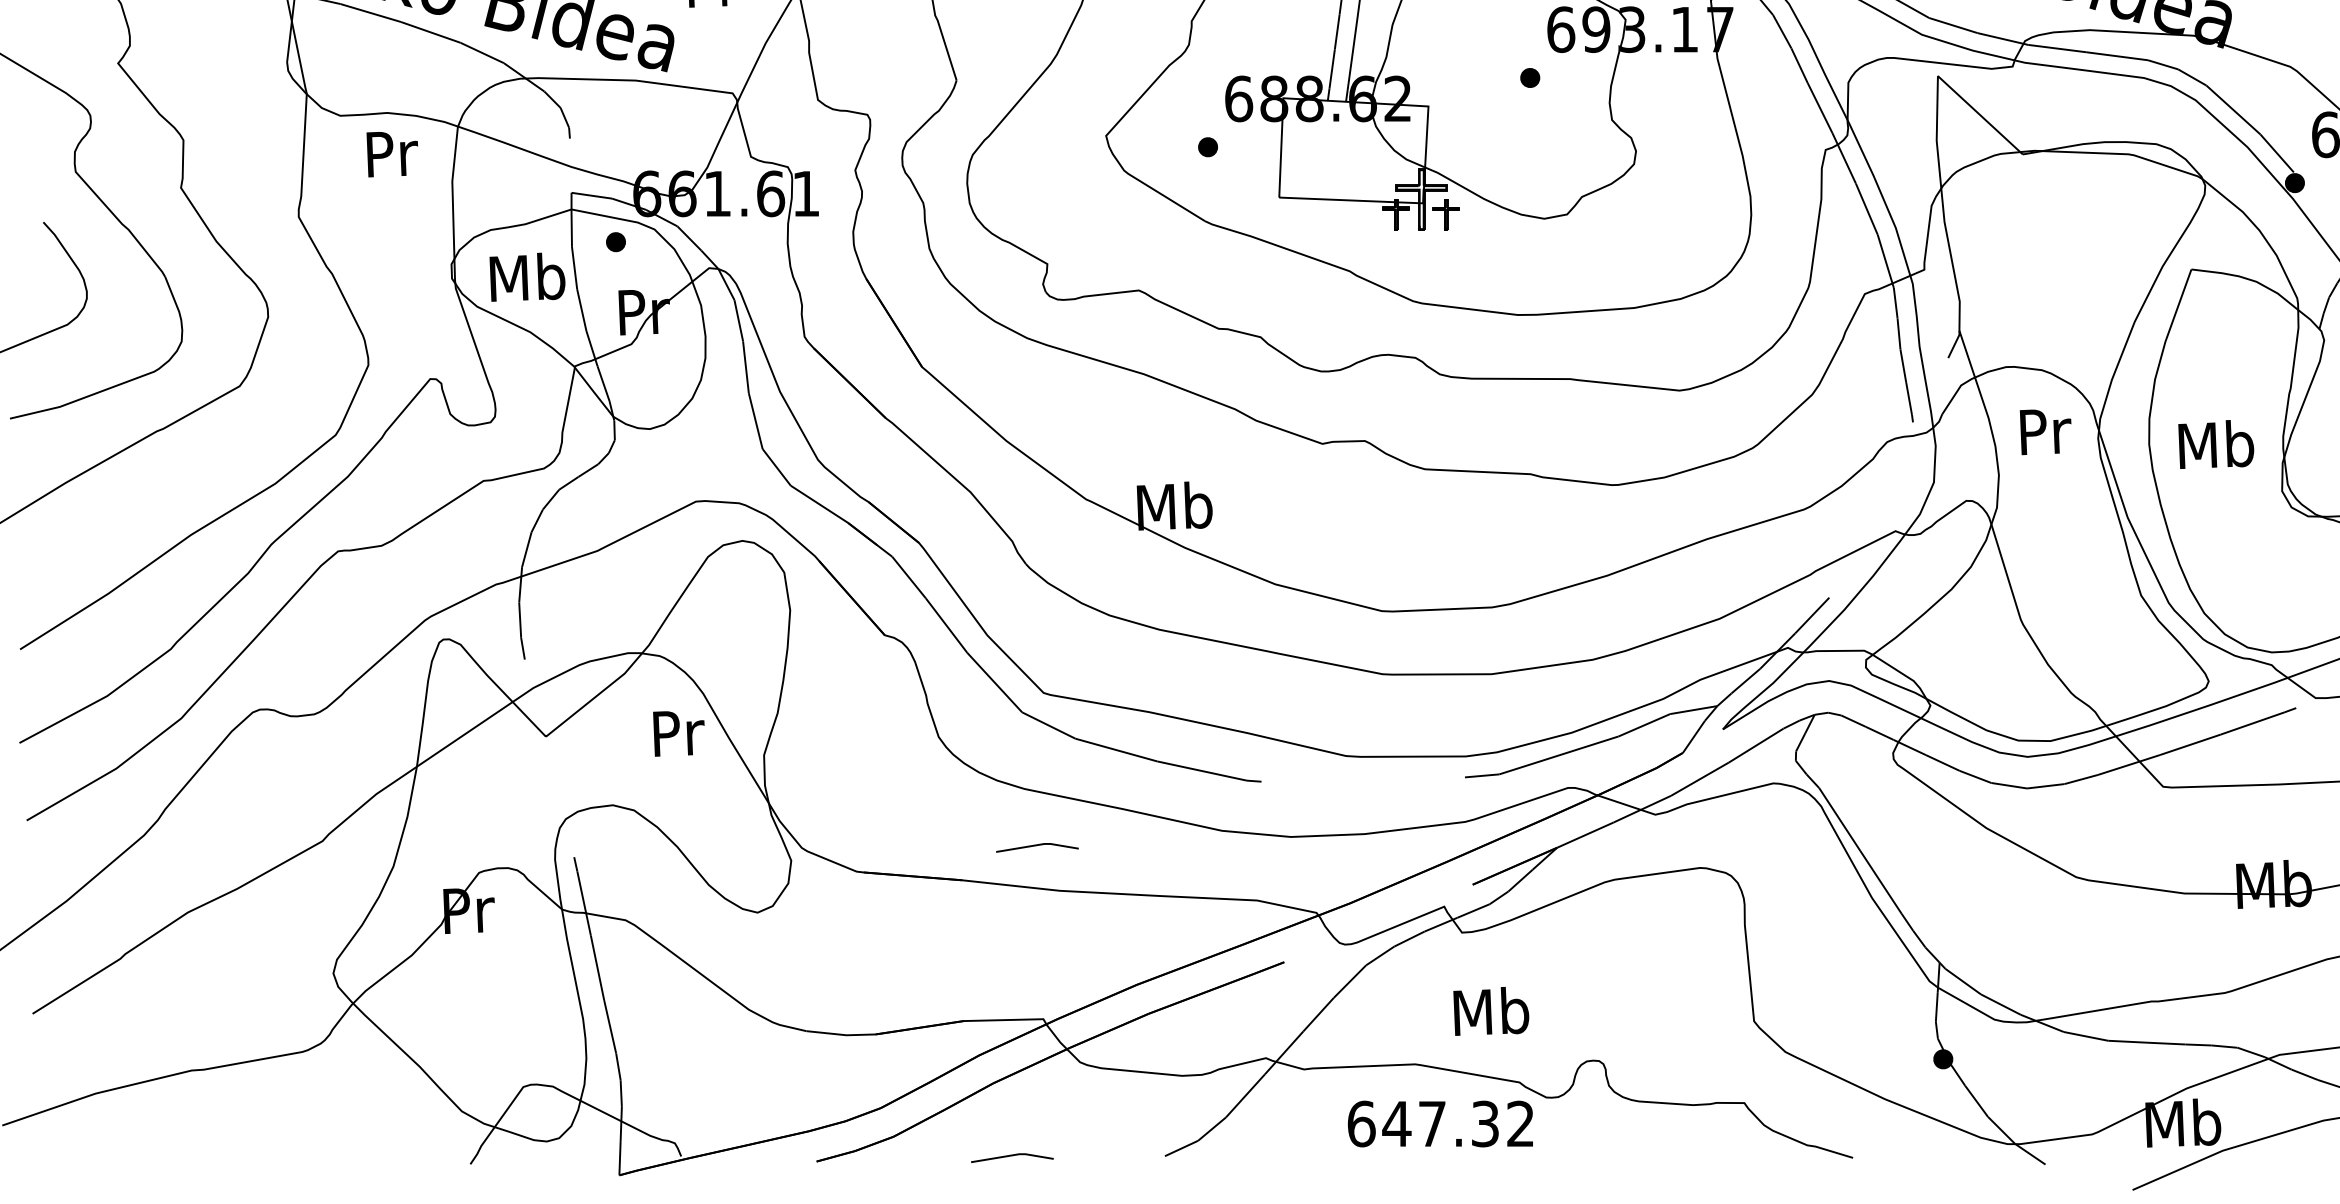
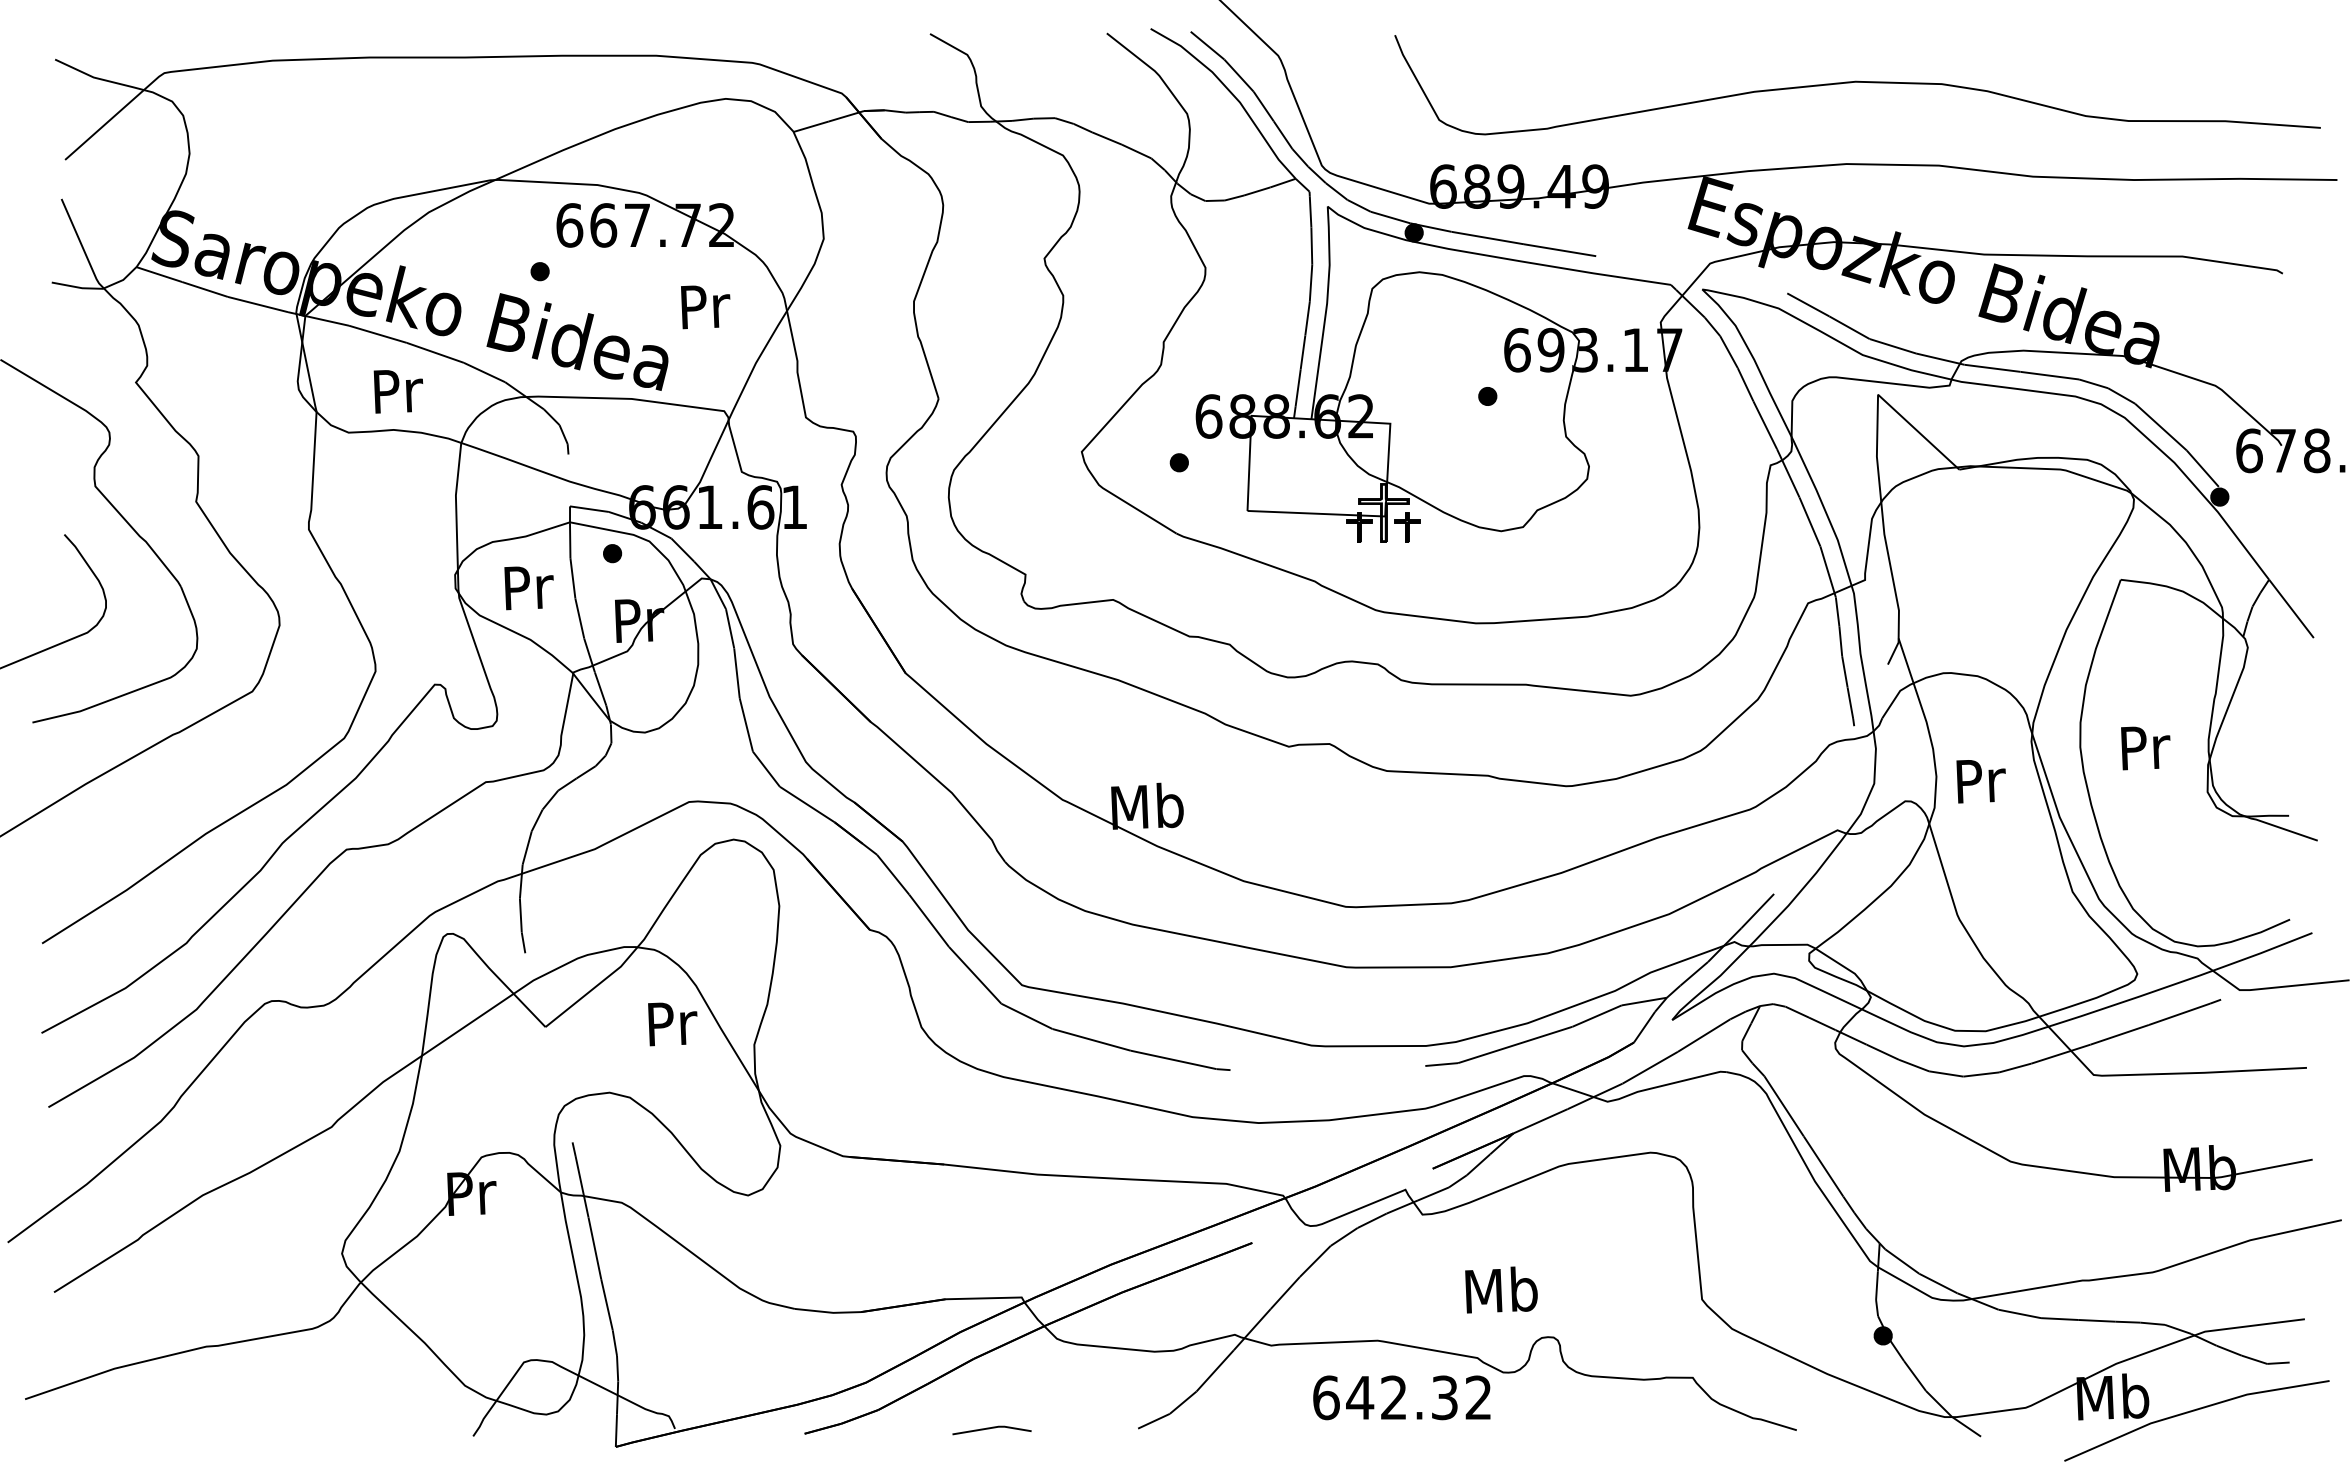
text: (392, 154) -> (398, 391), moved
text: (527, 276) -> (527, 586), Mb -> Pr
text: (2044, 432) -> (1980, 781), moved
text: (2216, 443) -> (2144, 746), Mb -> Pr
line: (1036, 845) -> (1015, 1131), removed
text: (1491, 1010) -> (1501, 1289), moved
text: (1431, 1123) -> (1393, 1397), 647.32 -> 642.32

